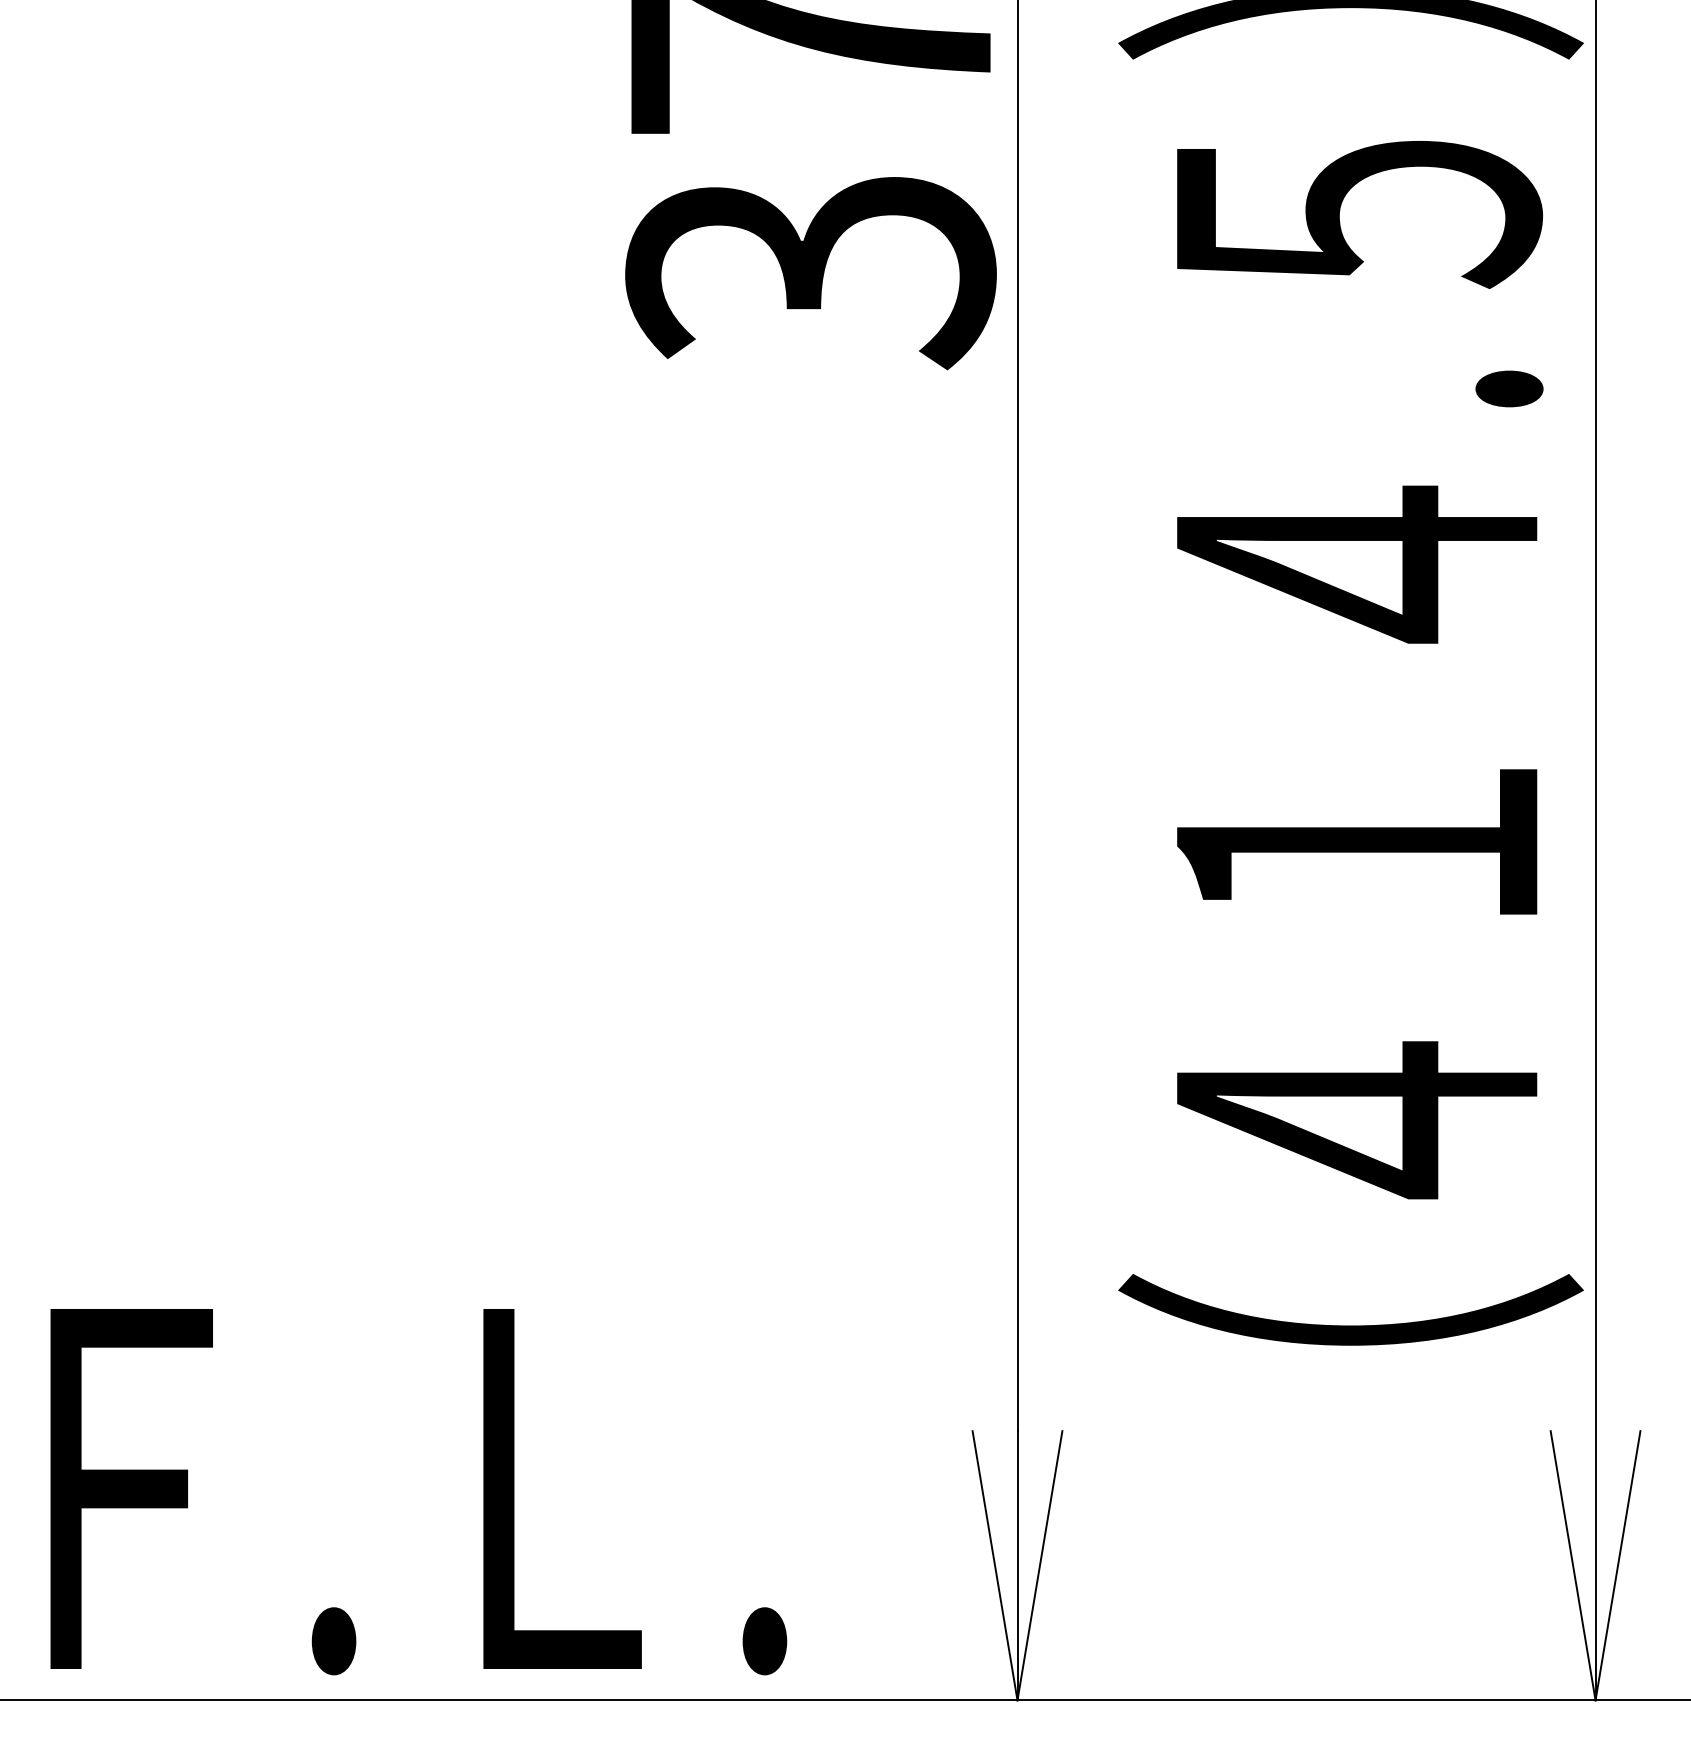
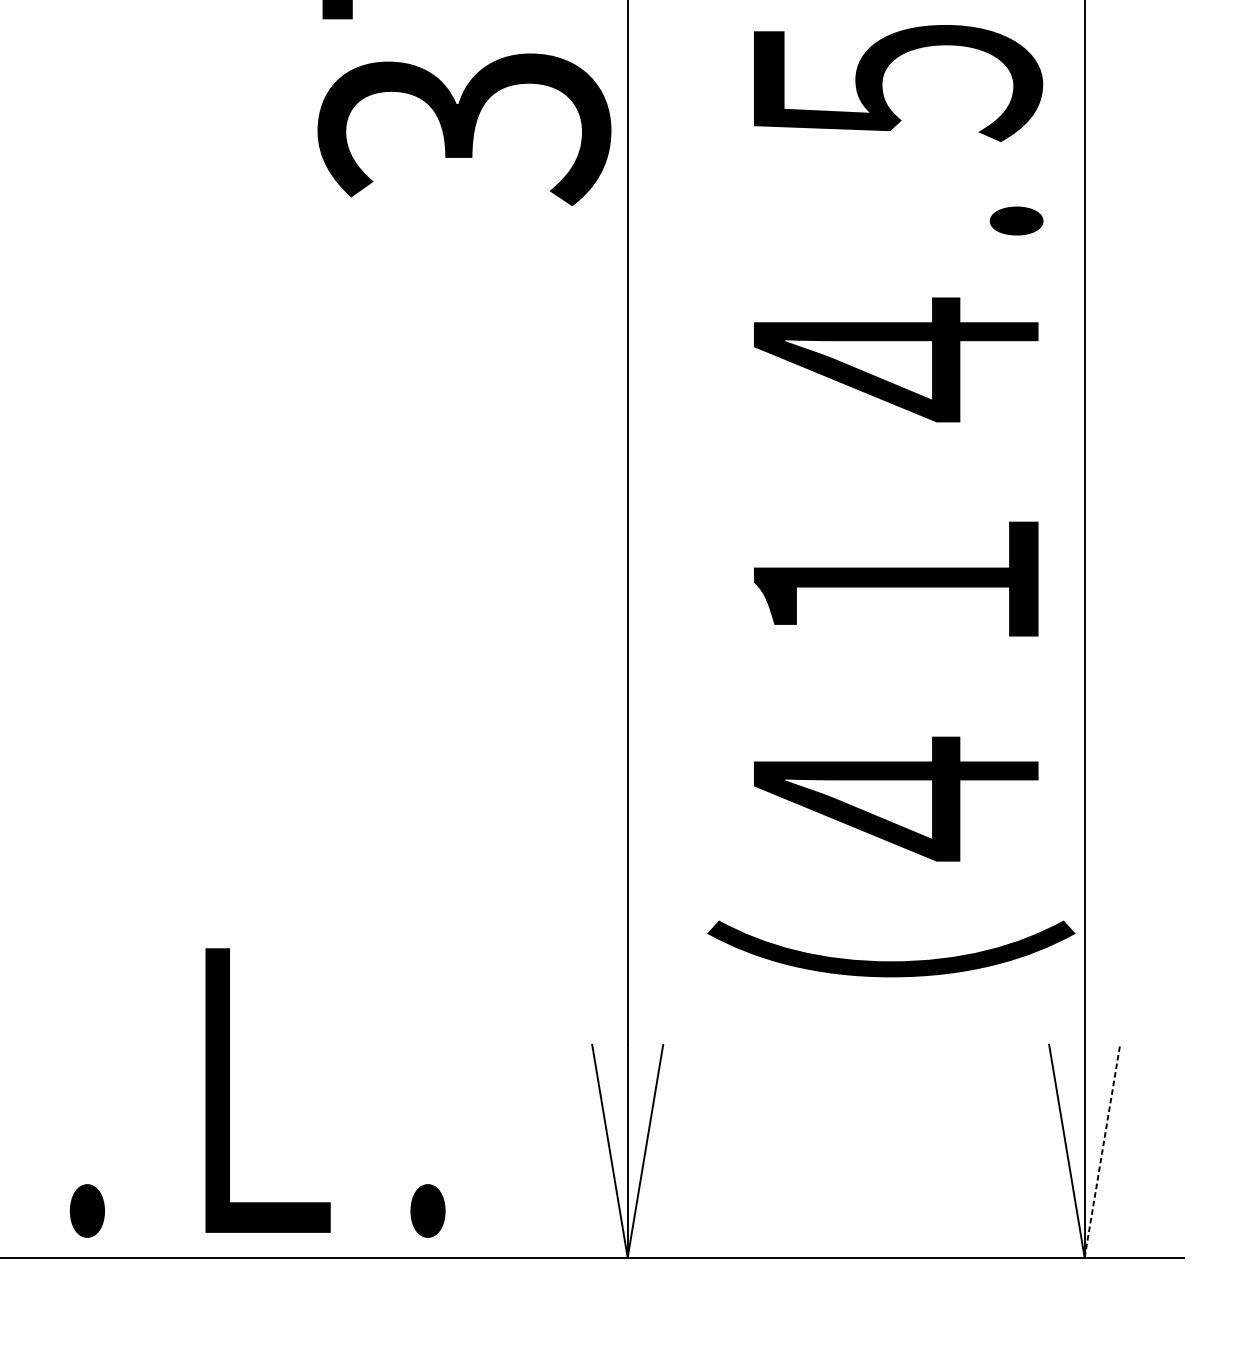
line: (1618, 1565) -> (1102, 1151), solid -> dashed

